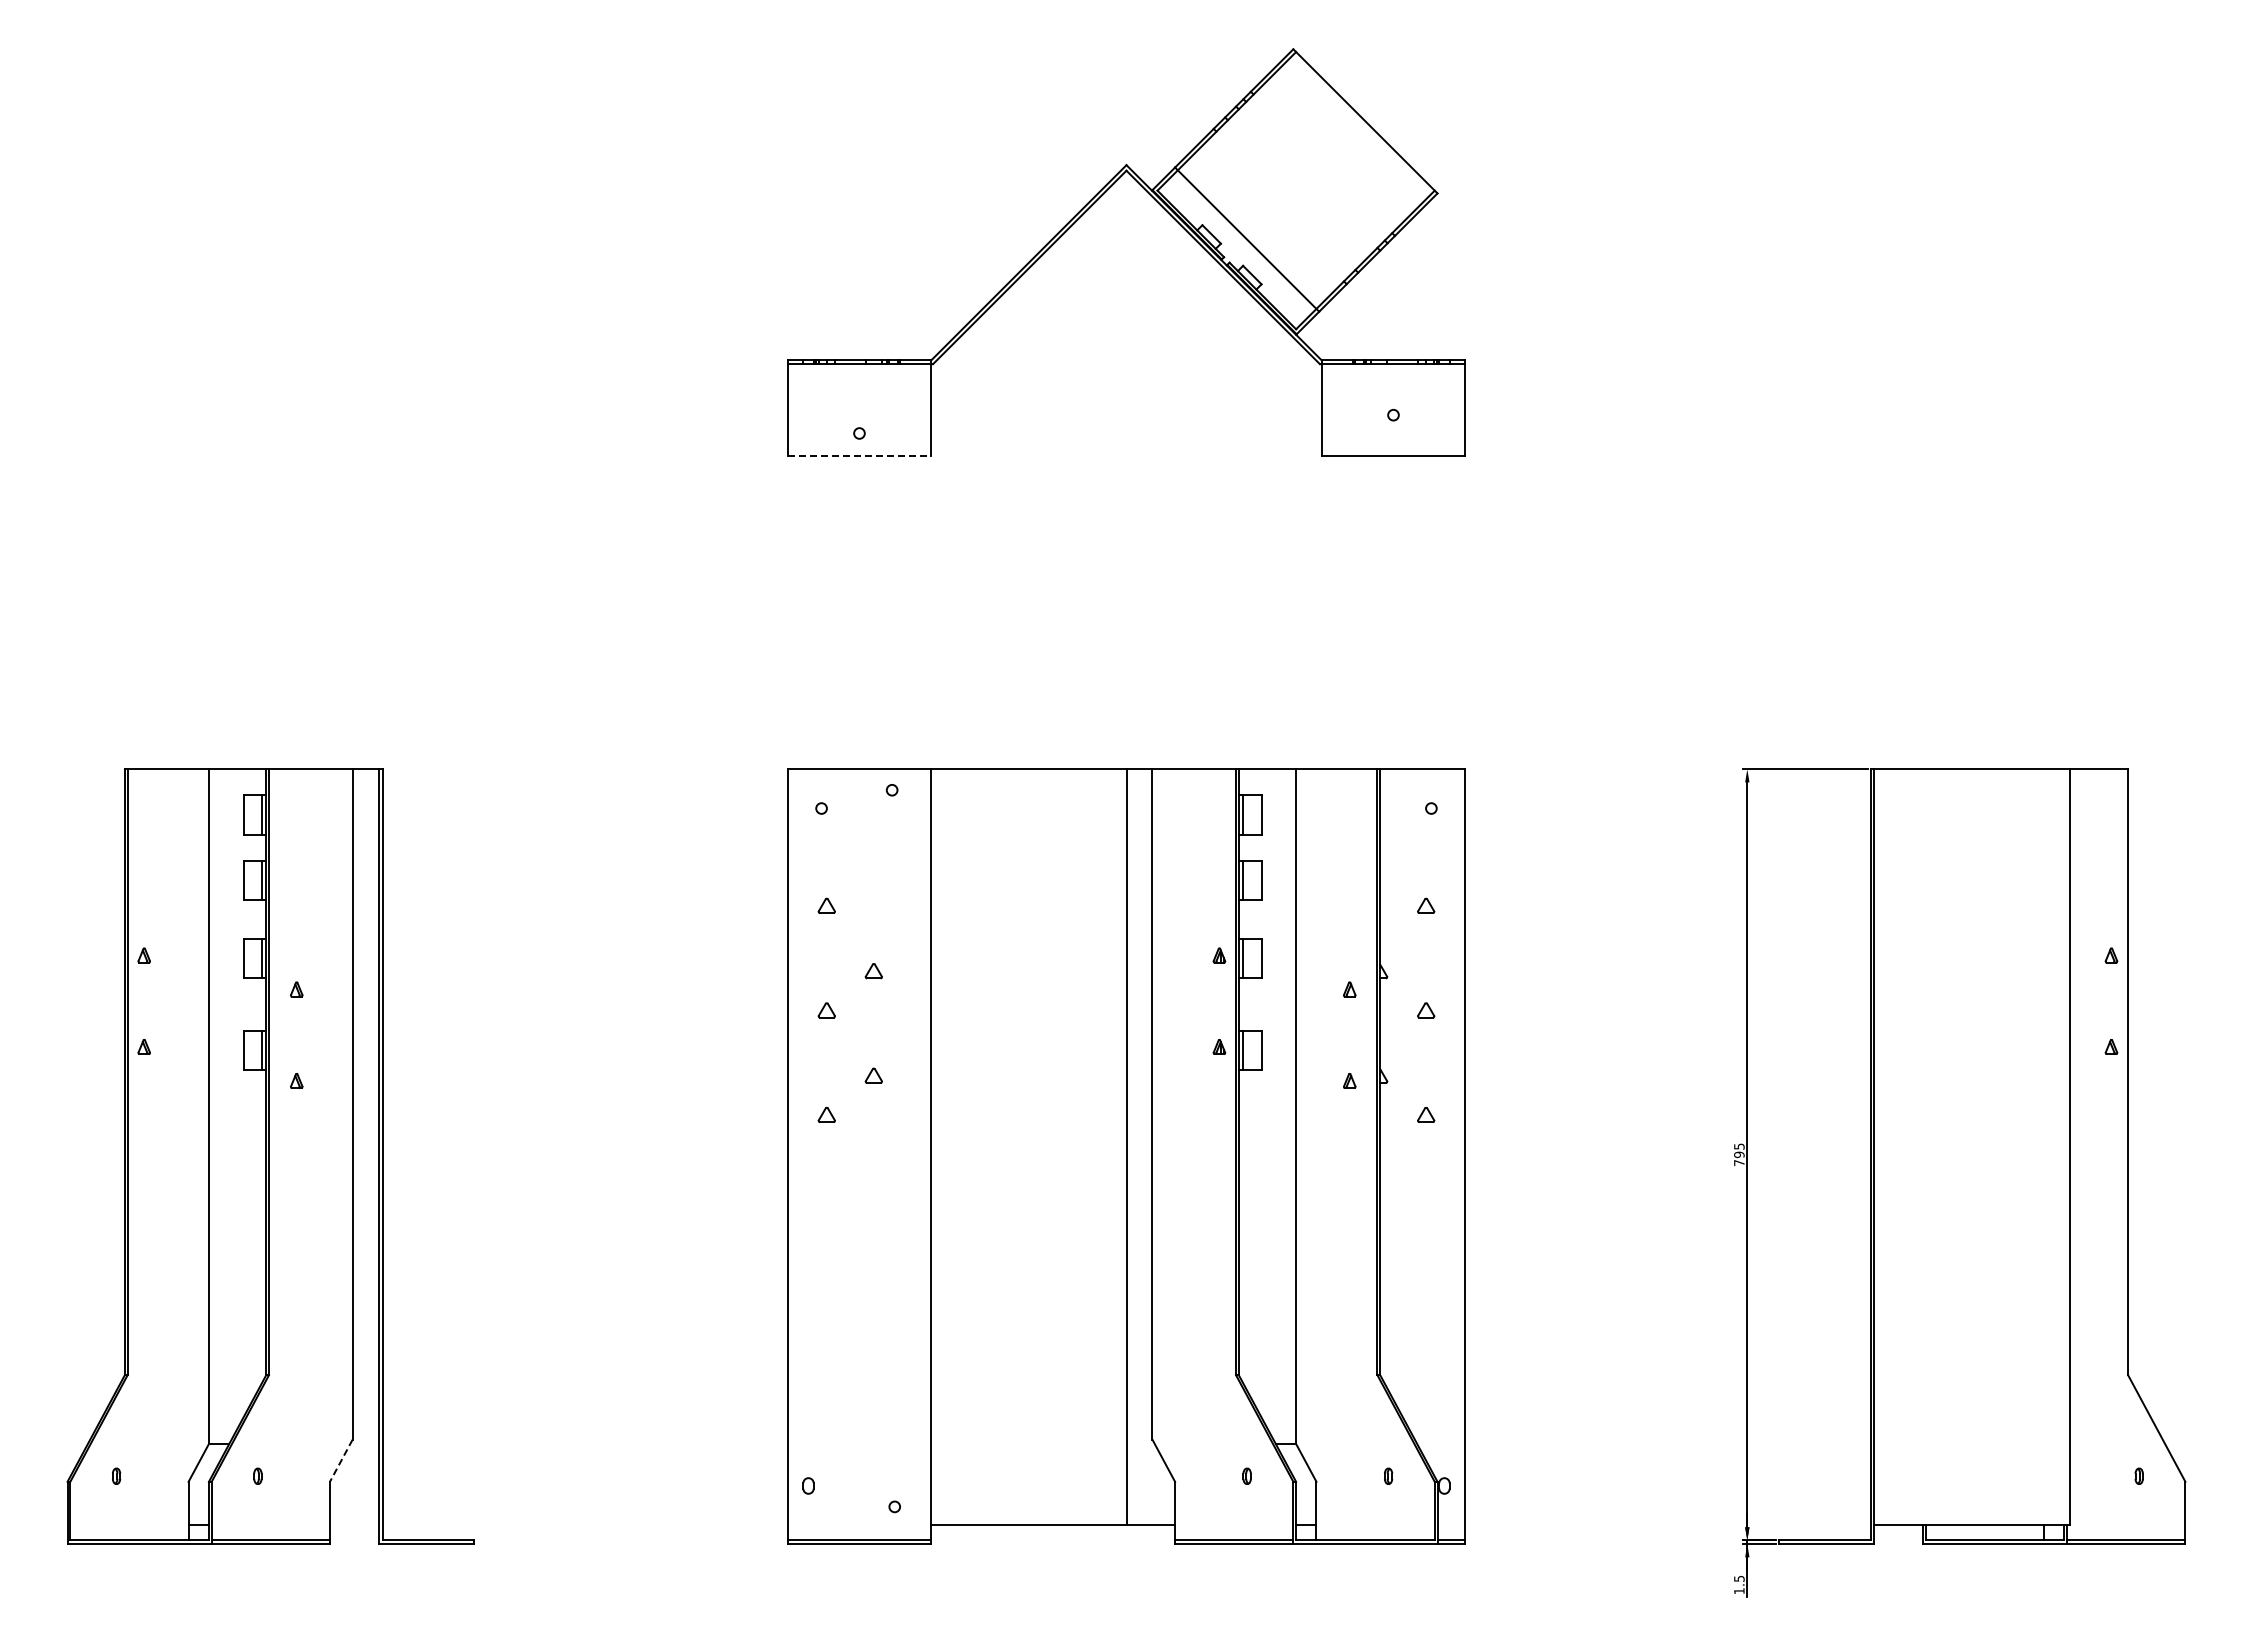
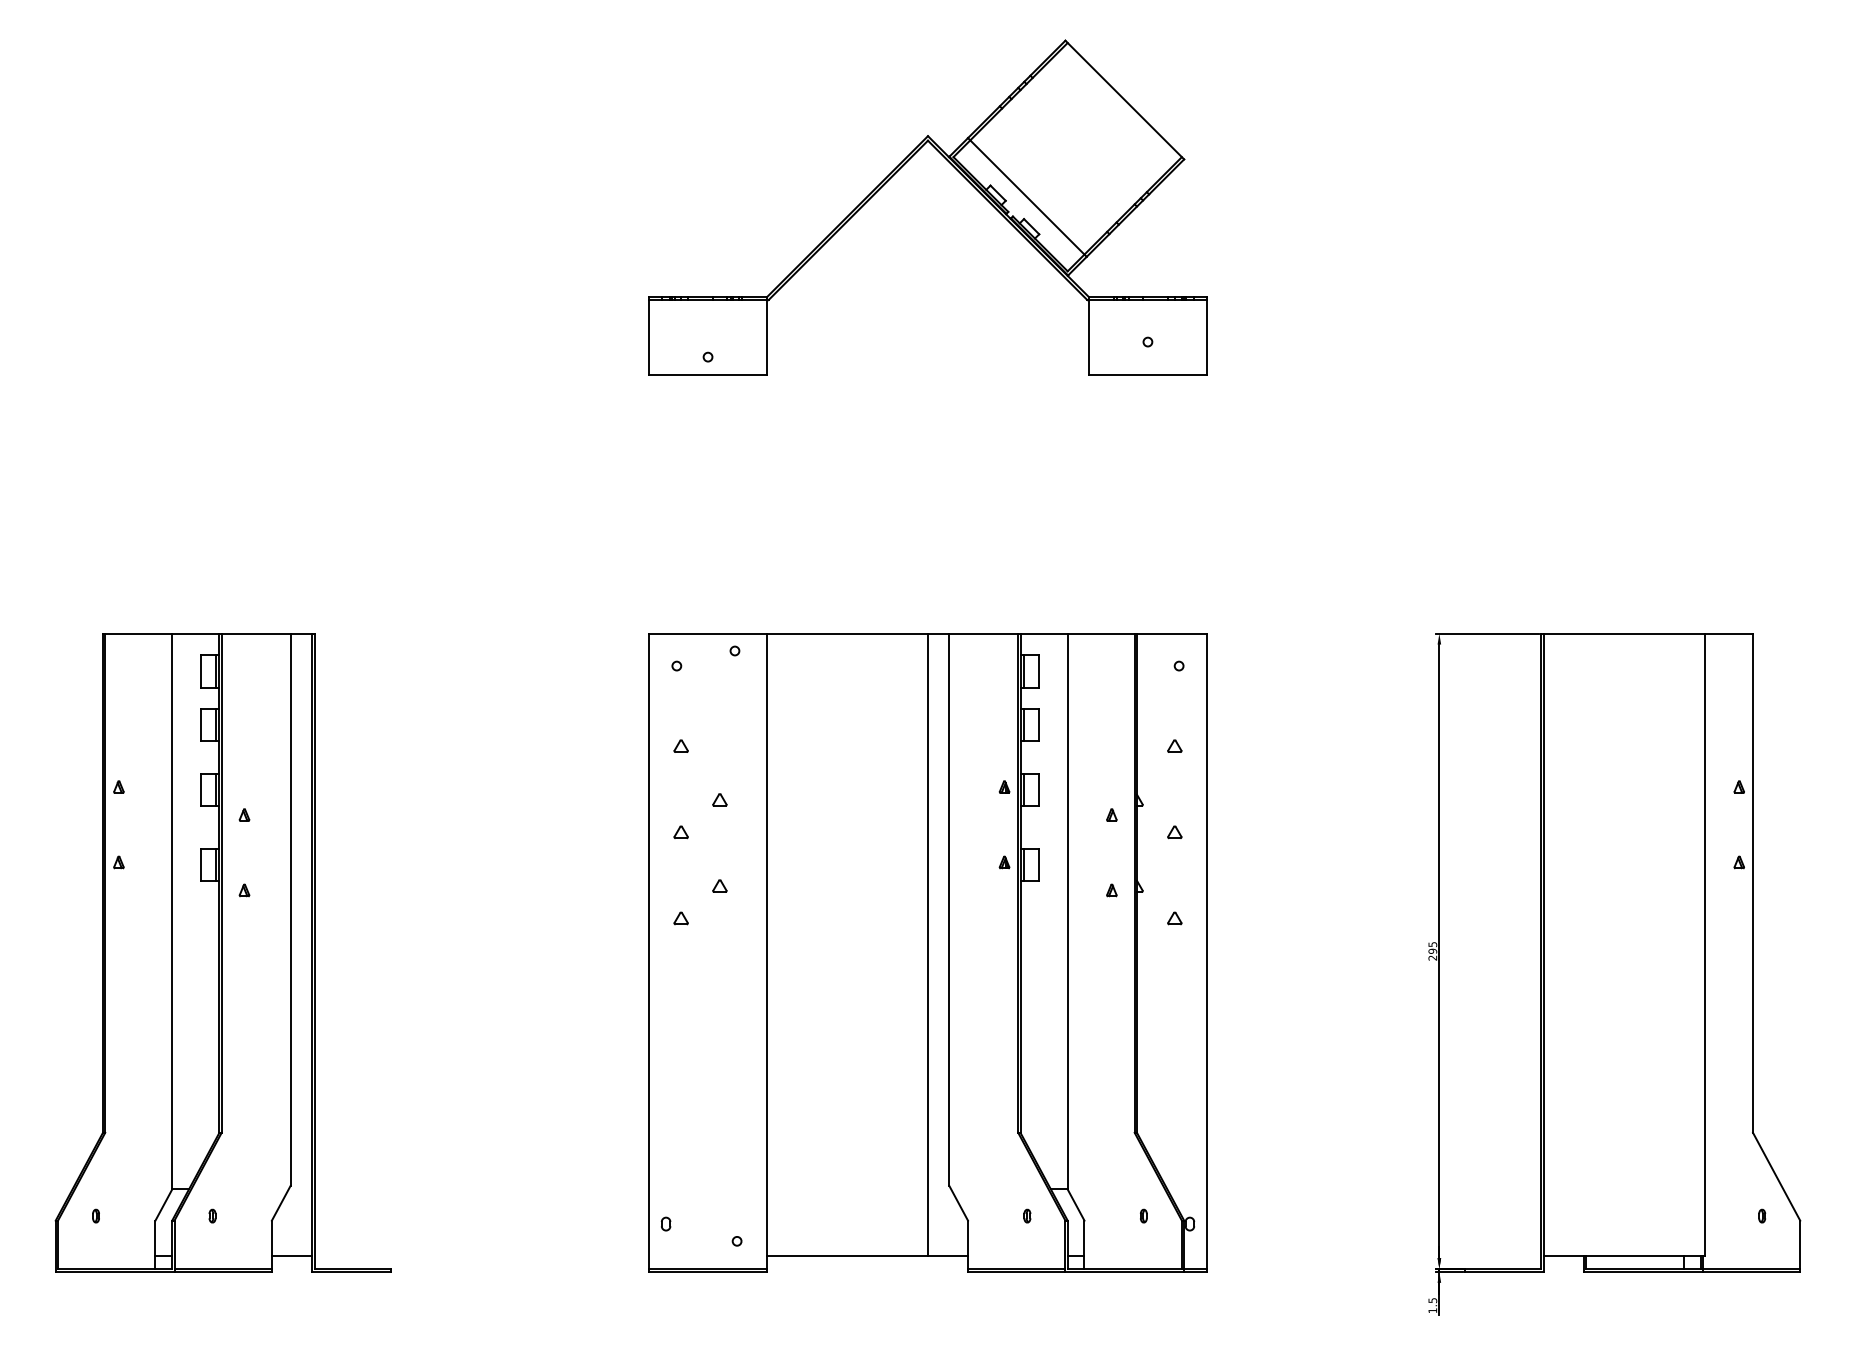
line: (859, 455) -> (708, 375), dashed -> solid
text: (1739, 1163) -> (1432, 958), 795 -> 295
line: (341, 1460) -> (281, 1203), dashed -> solid
line: (353, 1525) -> (291, 1256), added

